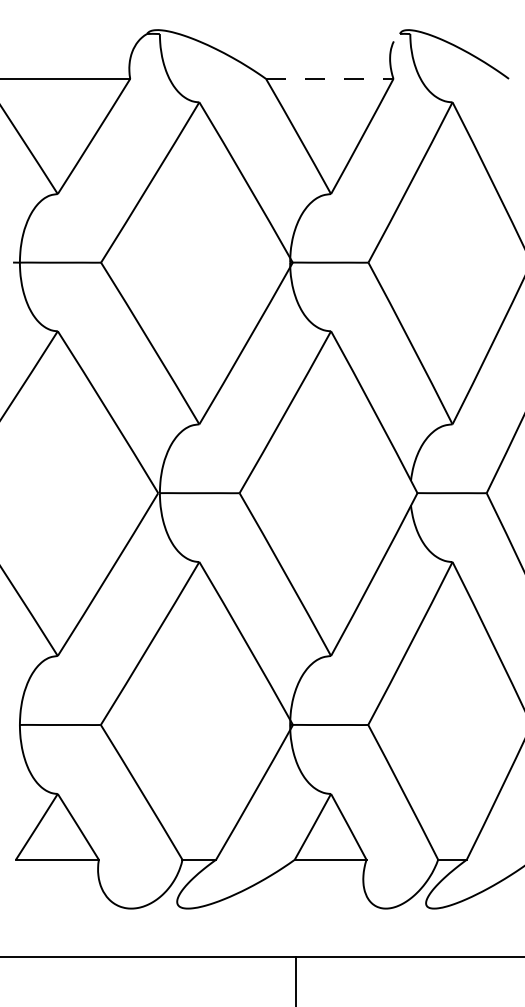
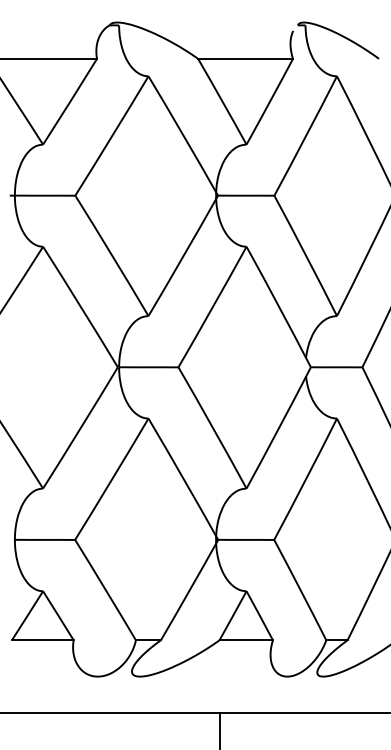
line: (330, 78) -> (246, 58), dashed -> solid

